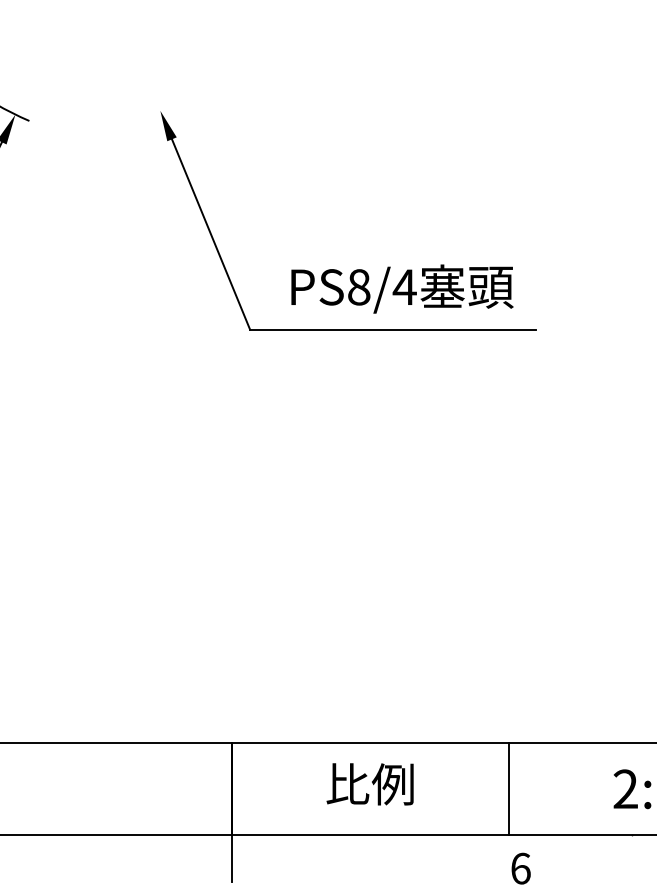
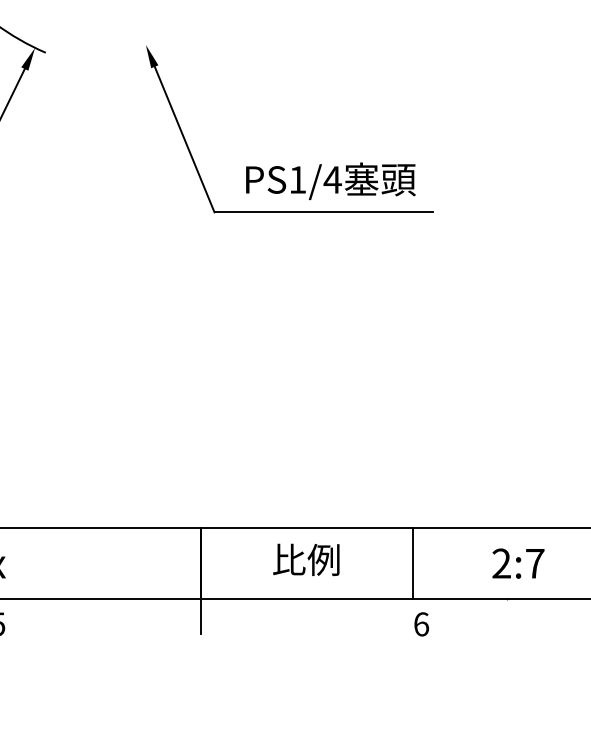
text: (358, 286) -> (297, 179), PS8/4 -> PS1/4

